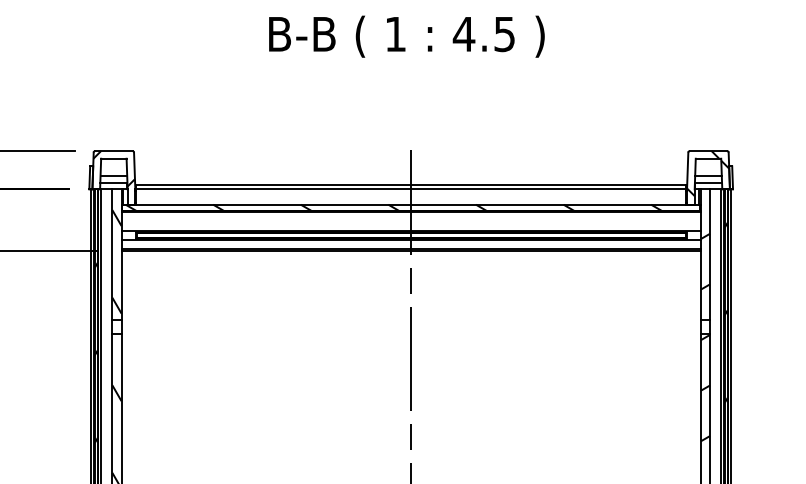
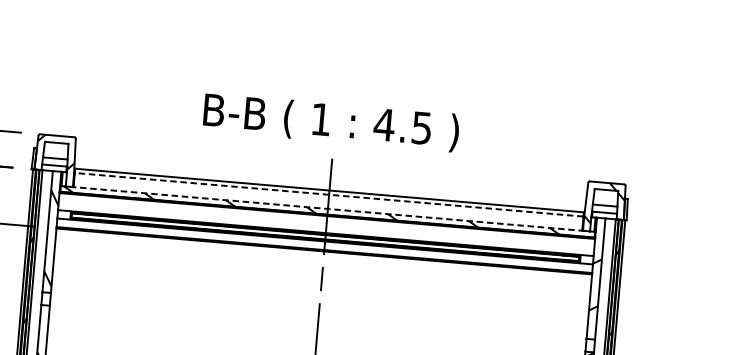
text: (406, 36) -> (331, 122), moved
line: (410, 189) -> (328, 194), solid -> dashed
line: (411, 204) -> (328, 208), solid -> dashed

